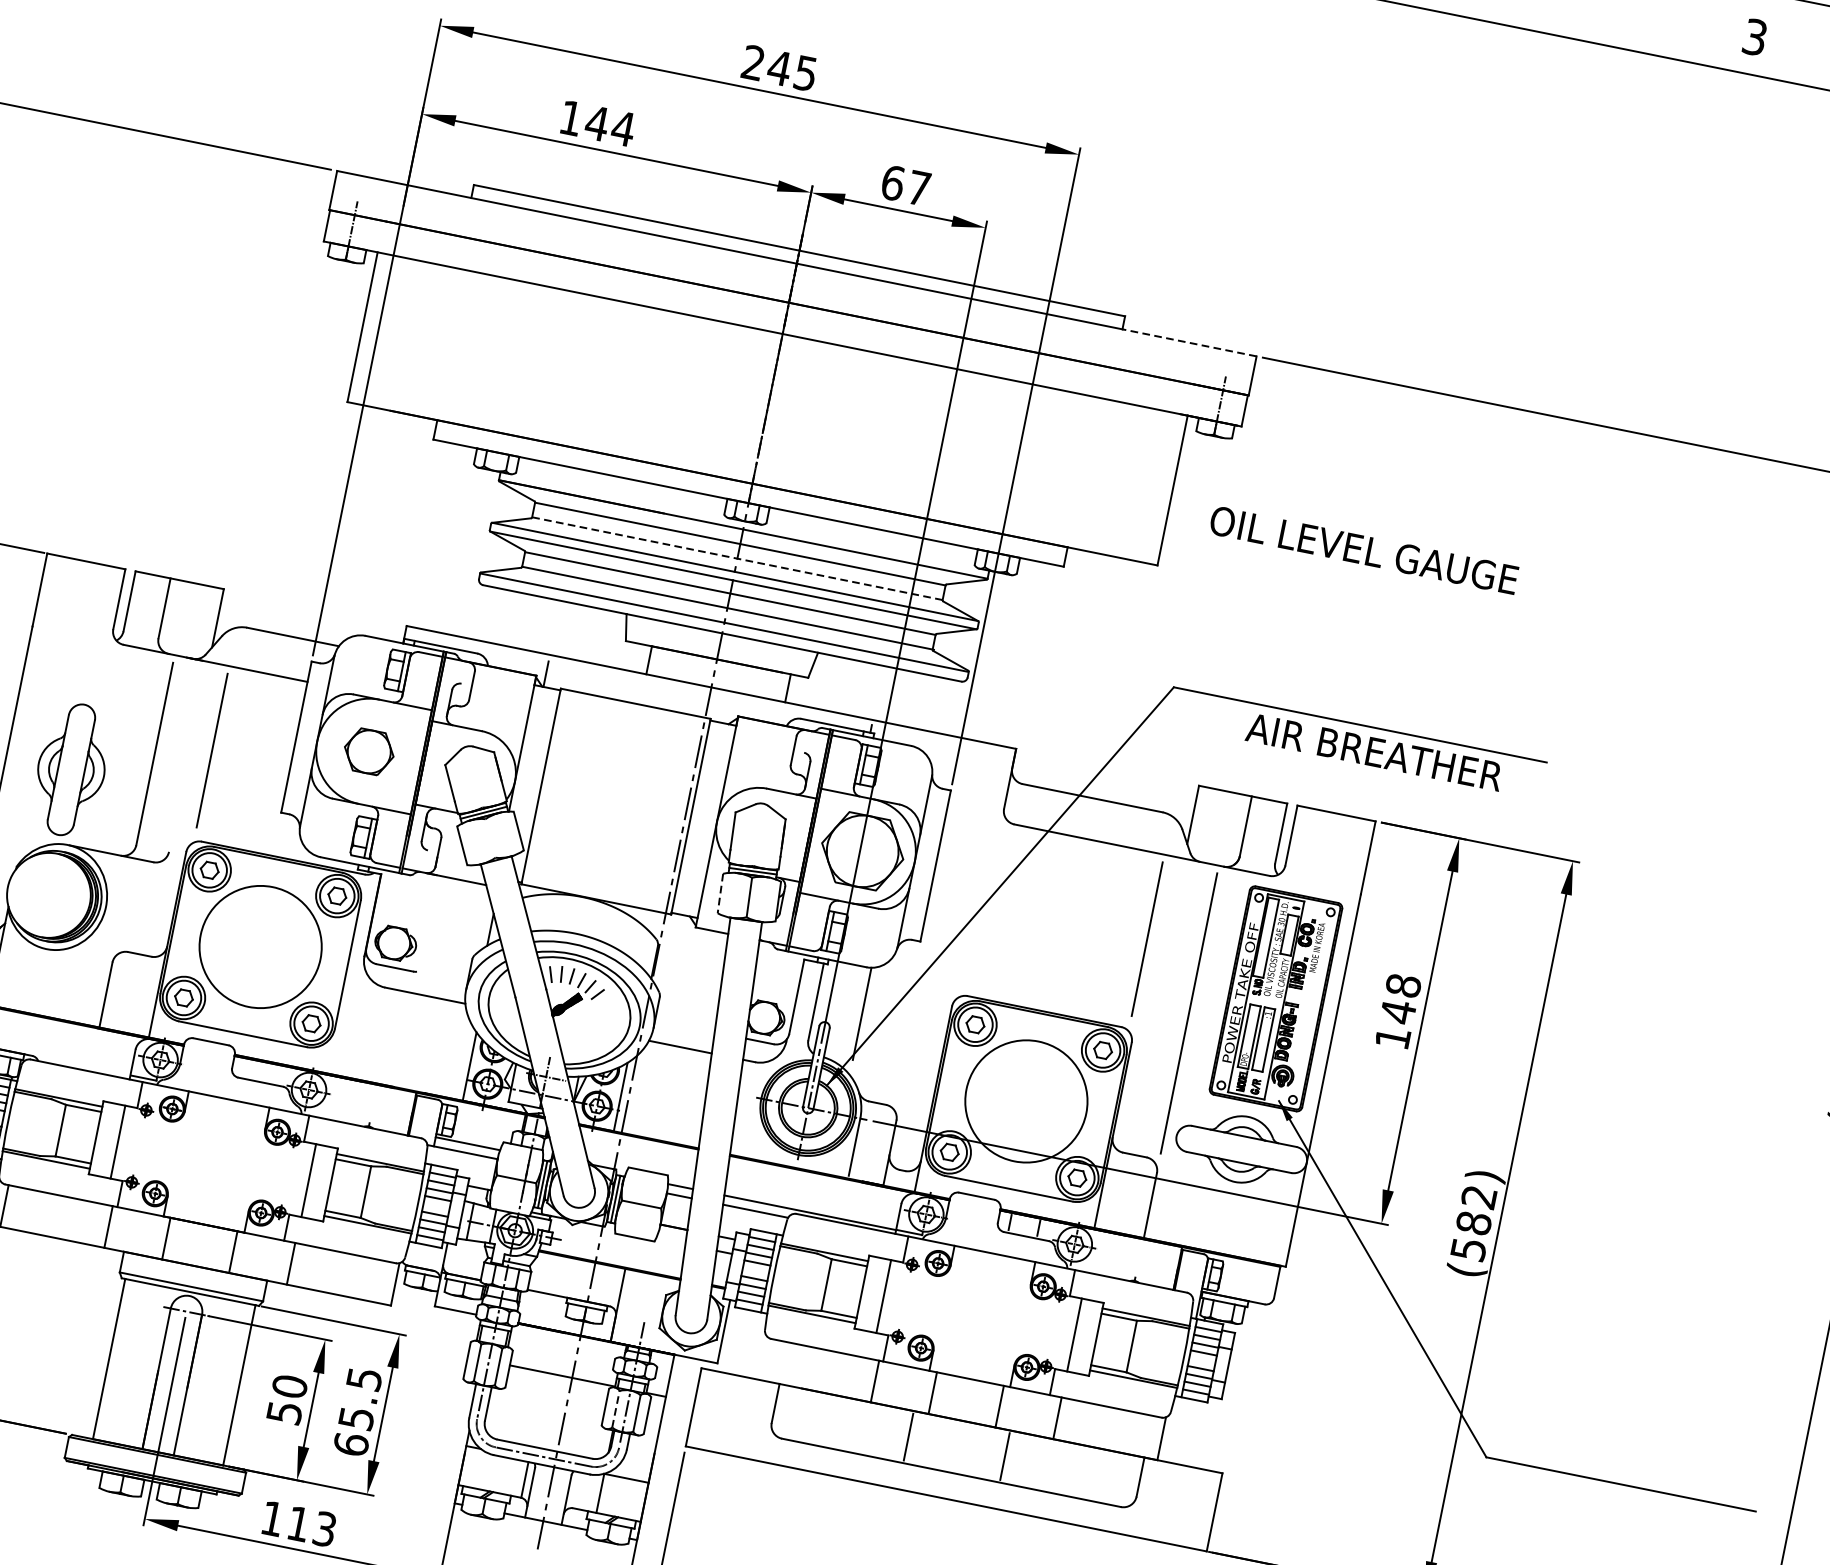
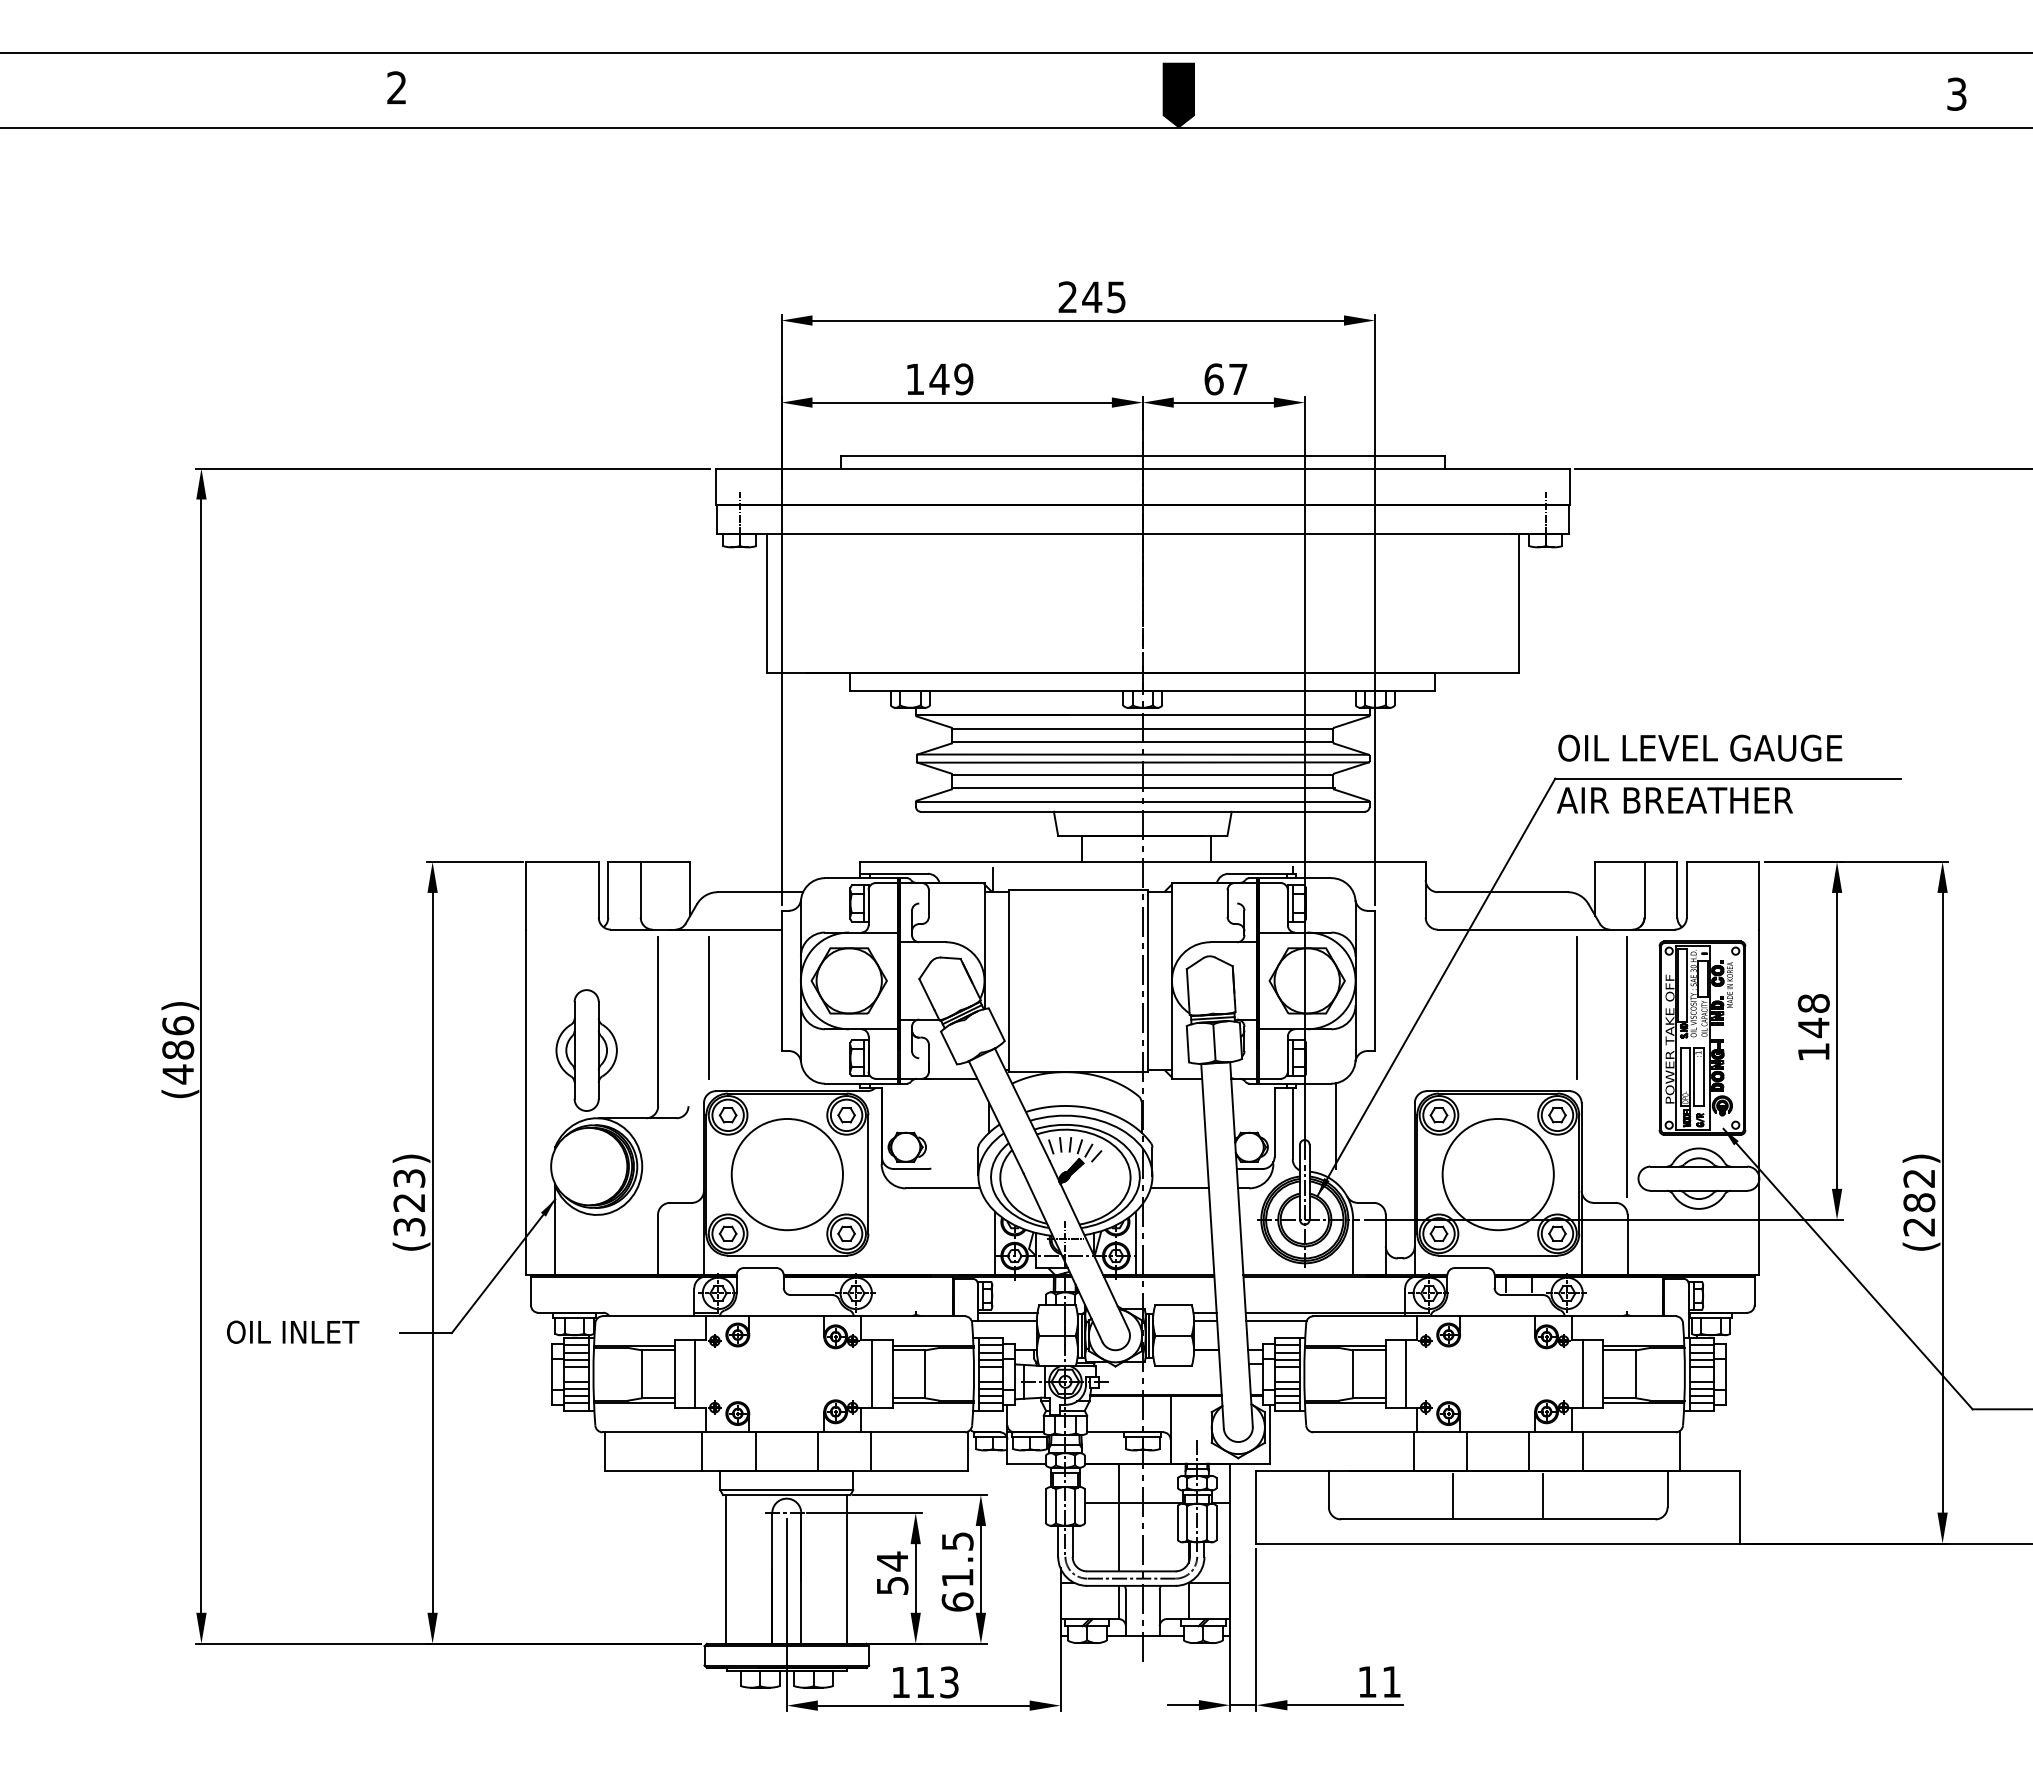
text: (623, 128) -> (963, 379), 144 -> 149
line: (1188, 342) -> (1506, 468), dashed -> solid
text: (1364, 549) -> (1700, 747), moved
line: (737, 558) -> (1142, 742), dashed -> solid
part: (368, 751) -> (848, 980), size x1.67
text: (1374, 752) -> (1674, 800), moved
line: (719, 893) -> (1187, 1044), dashed -> solid
text: (1468, 1249) -> (1919, 1227), (582) -> (282)
text: (289, 1386) -> (892, 1561), 50 -> 54
line: (542, 1388) -> (1118, 1517), added
line: (615, 1409) -> (1187, 1523), dashed -> solid
text: (356, 1418) -> (957, 1577), 65.5 -> 61.5

